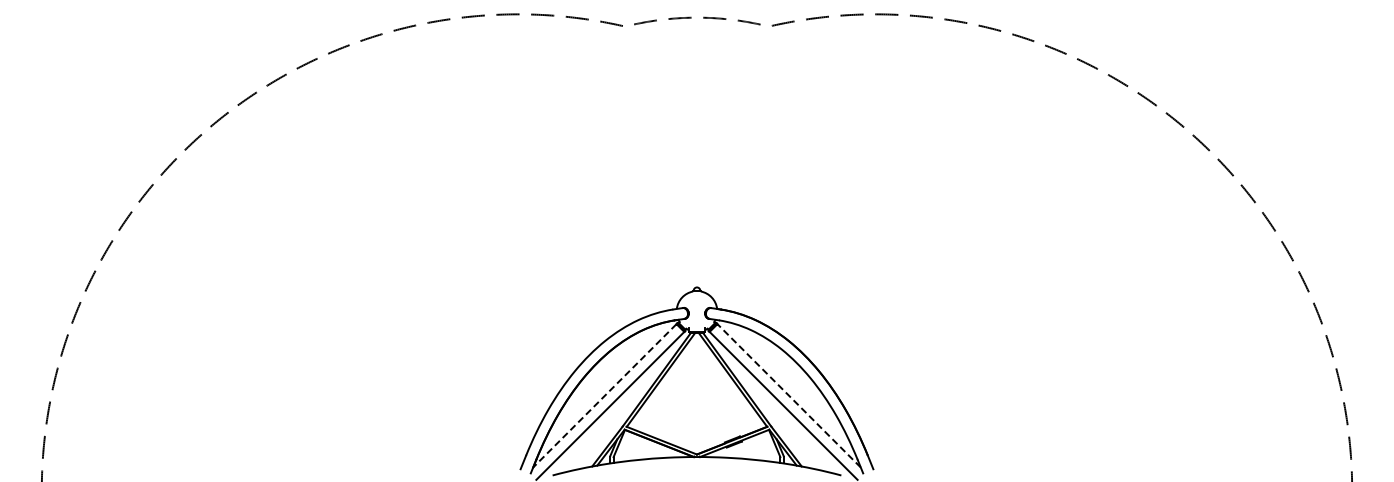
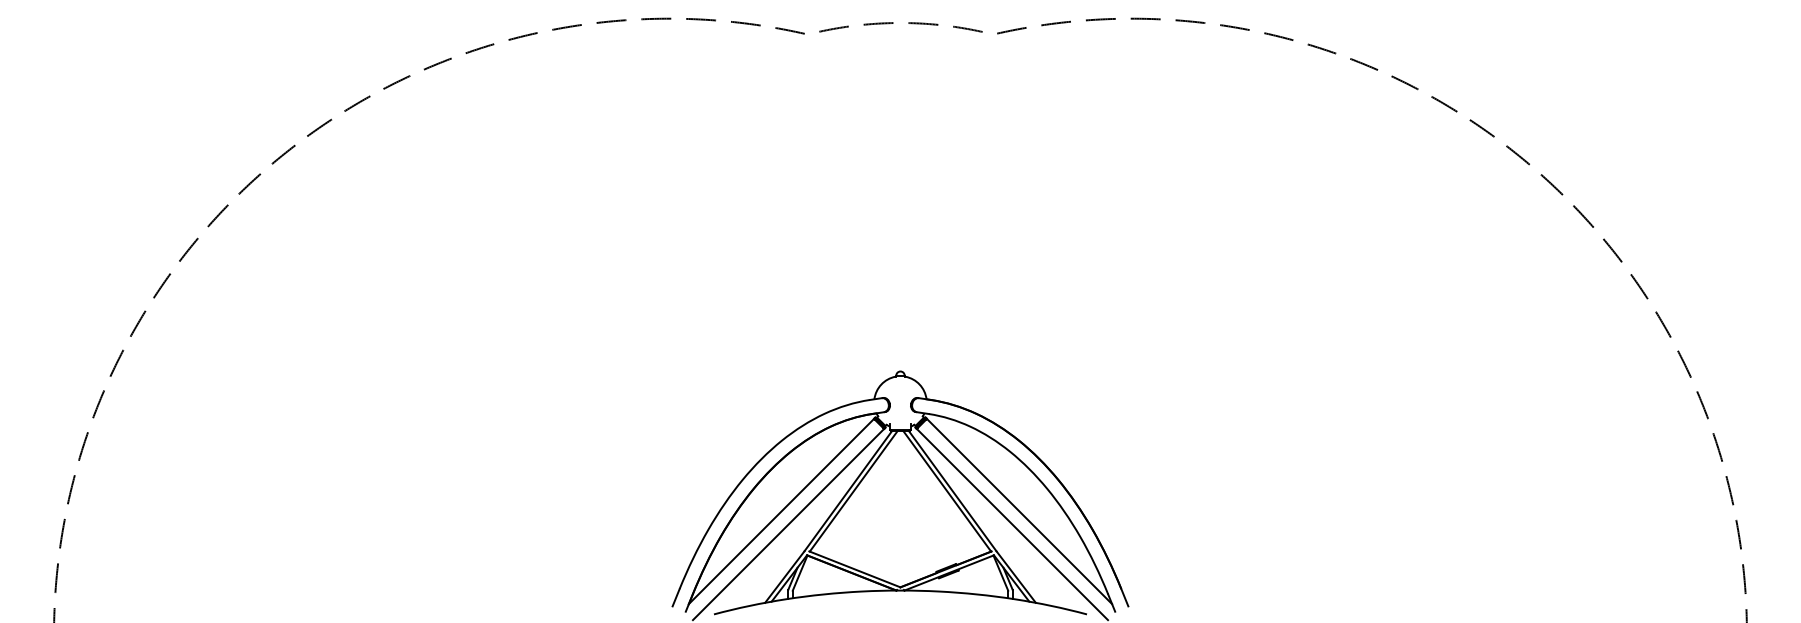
line: (788, 395) -> (1018, 511), dashed -> solid
line: (604, 396) -> (780, 512), dashed -> solid

